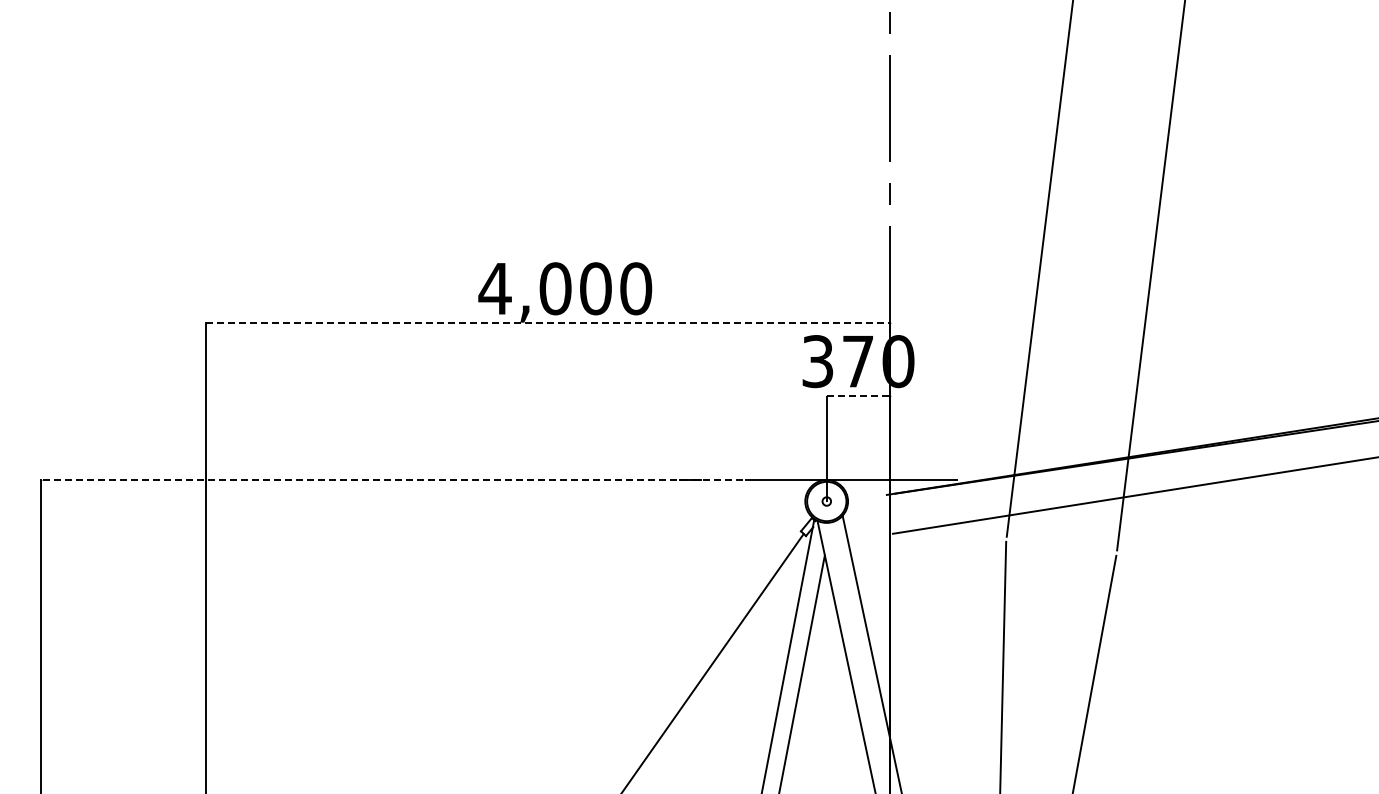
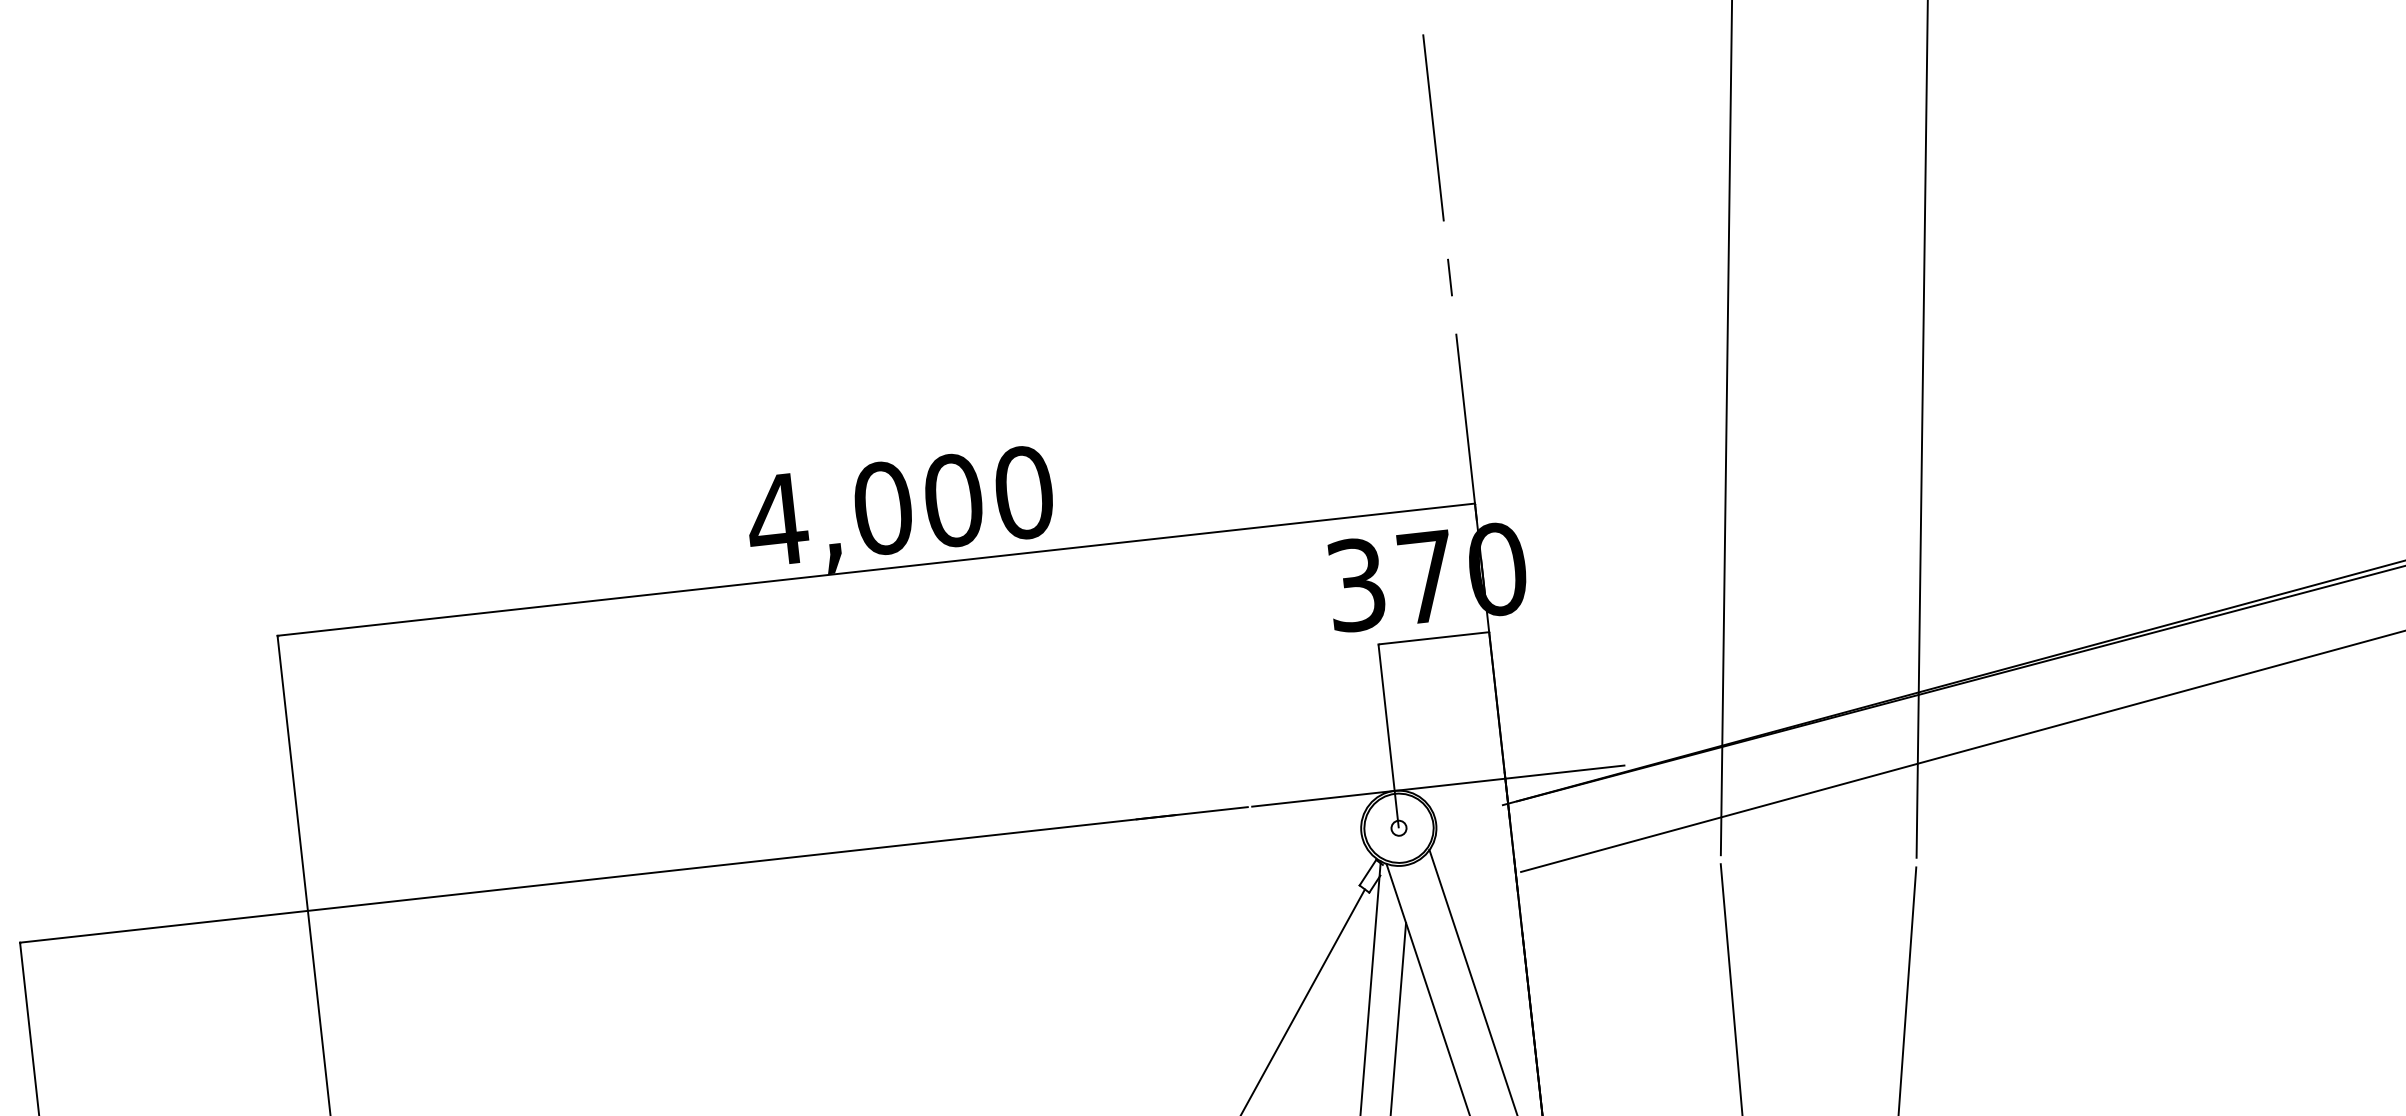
line: (548, 323) -> (877, 570), dashed -> solid
line: (858, 396) -> (1434, 638), dashed -> solid
line: (392, 480) -> (634, 875), dashed -> solid

